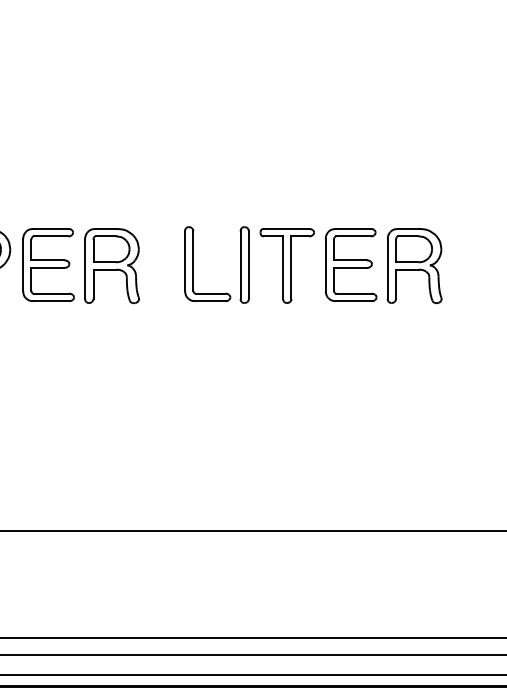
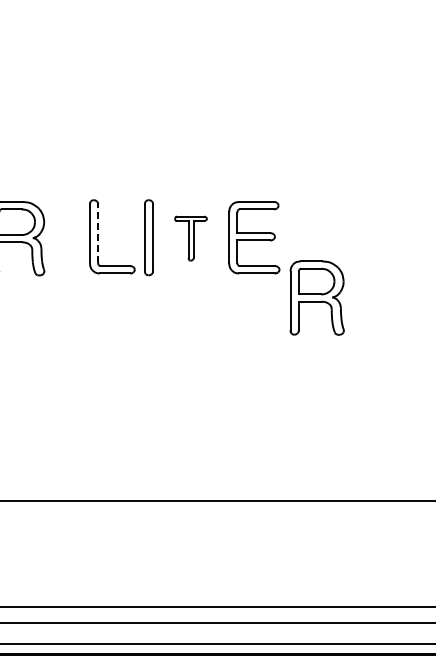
line: (193, 260) -> (98, 233), solid -> dashed
part: (286, 265) -> (190, 238), size x0.6
part: (414, 266) -> (317, 298), moved

